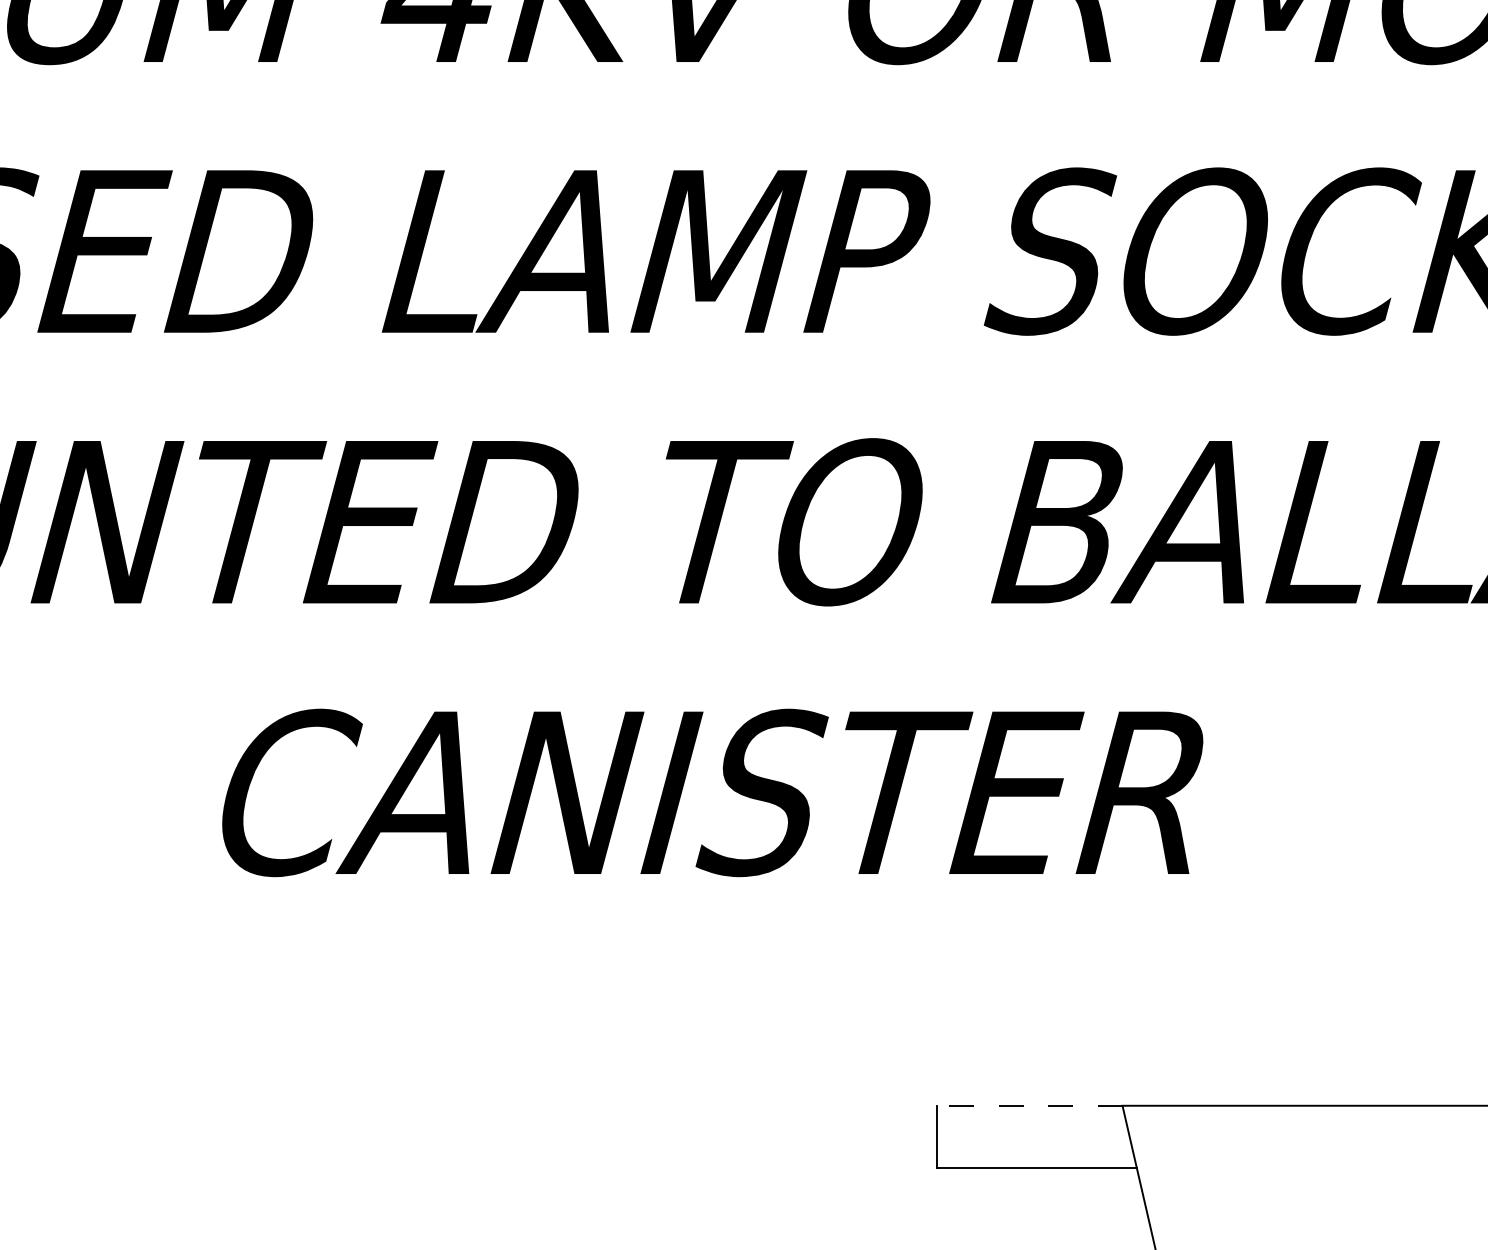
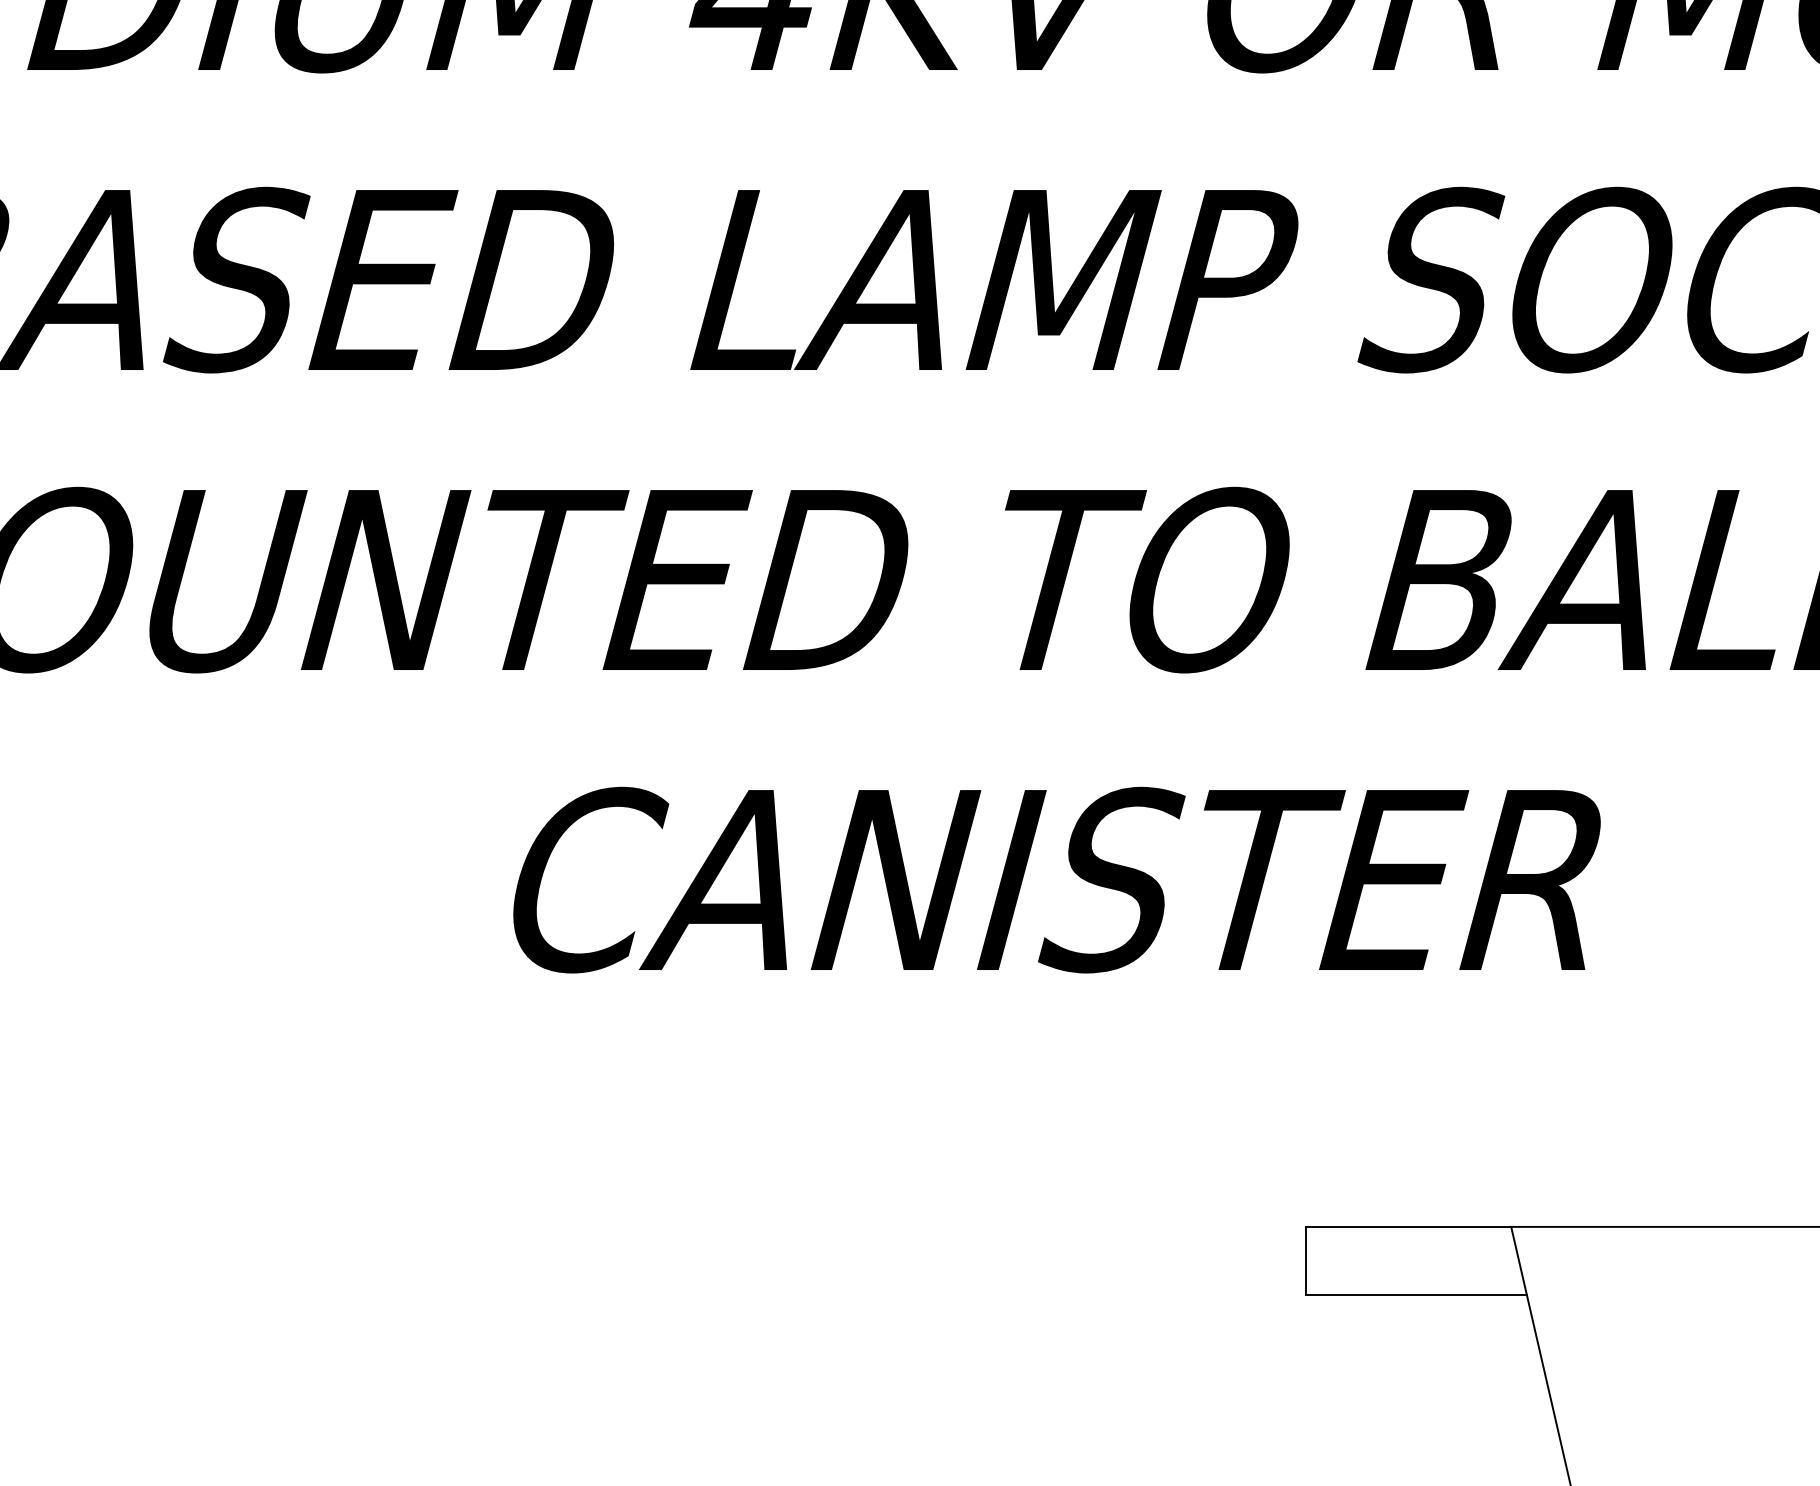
line: (1029, 1105) -> (1408, 1226), dashed -> solid

